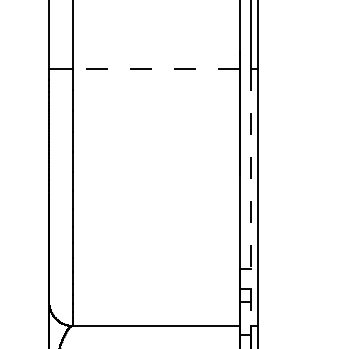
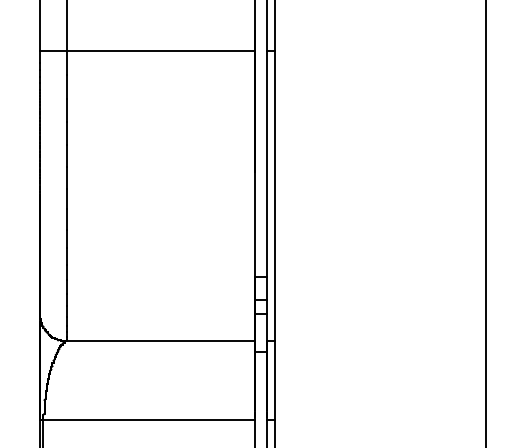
line: (156, 69) -> (160, 51), dashed -> solid
line: (250, 197) -> (266, 196), dashed -> solid

